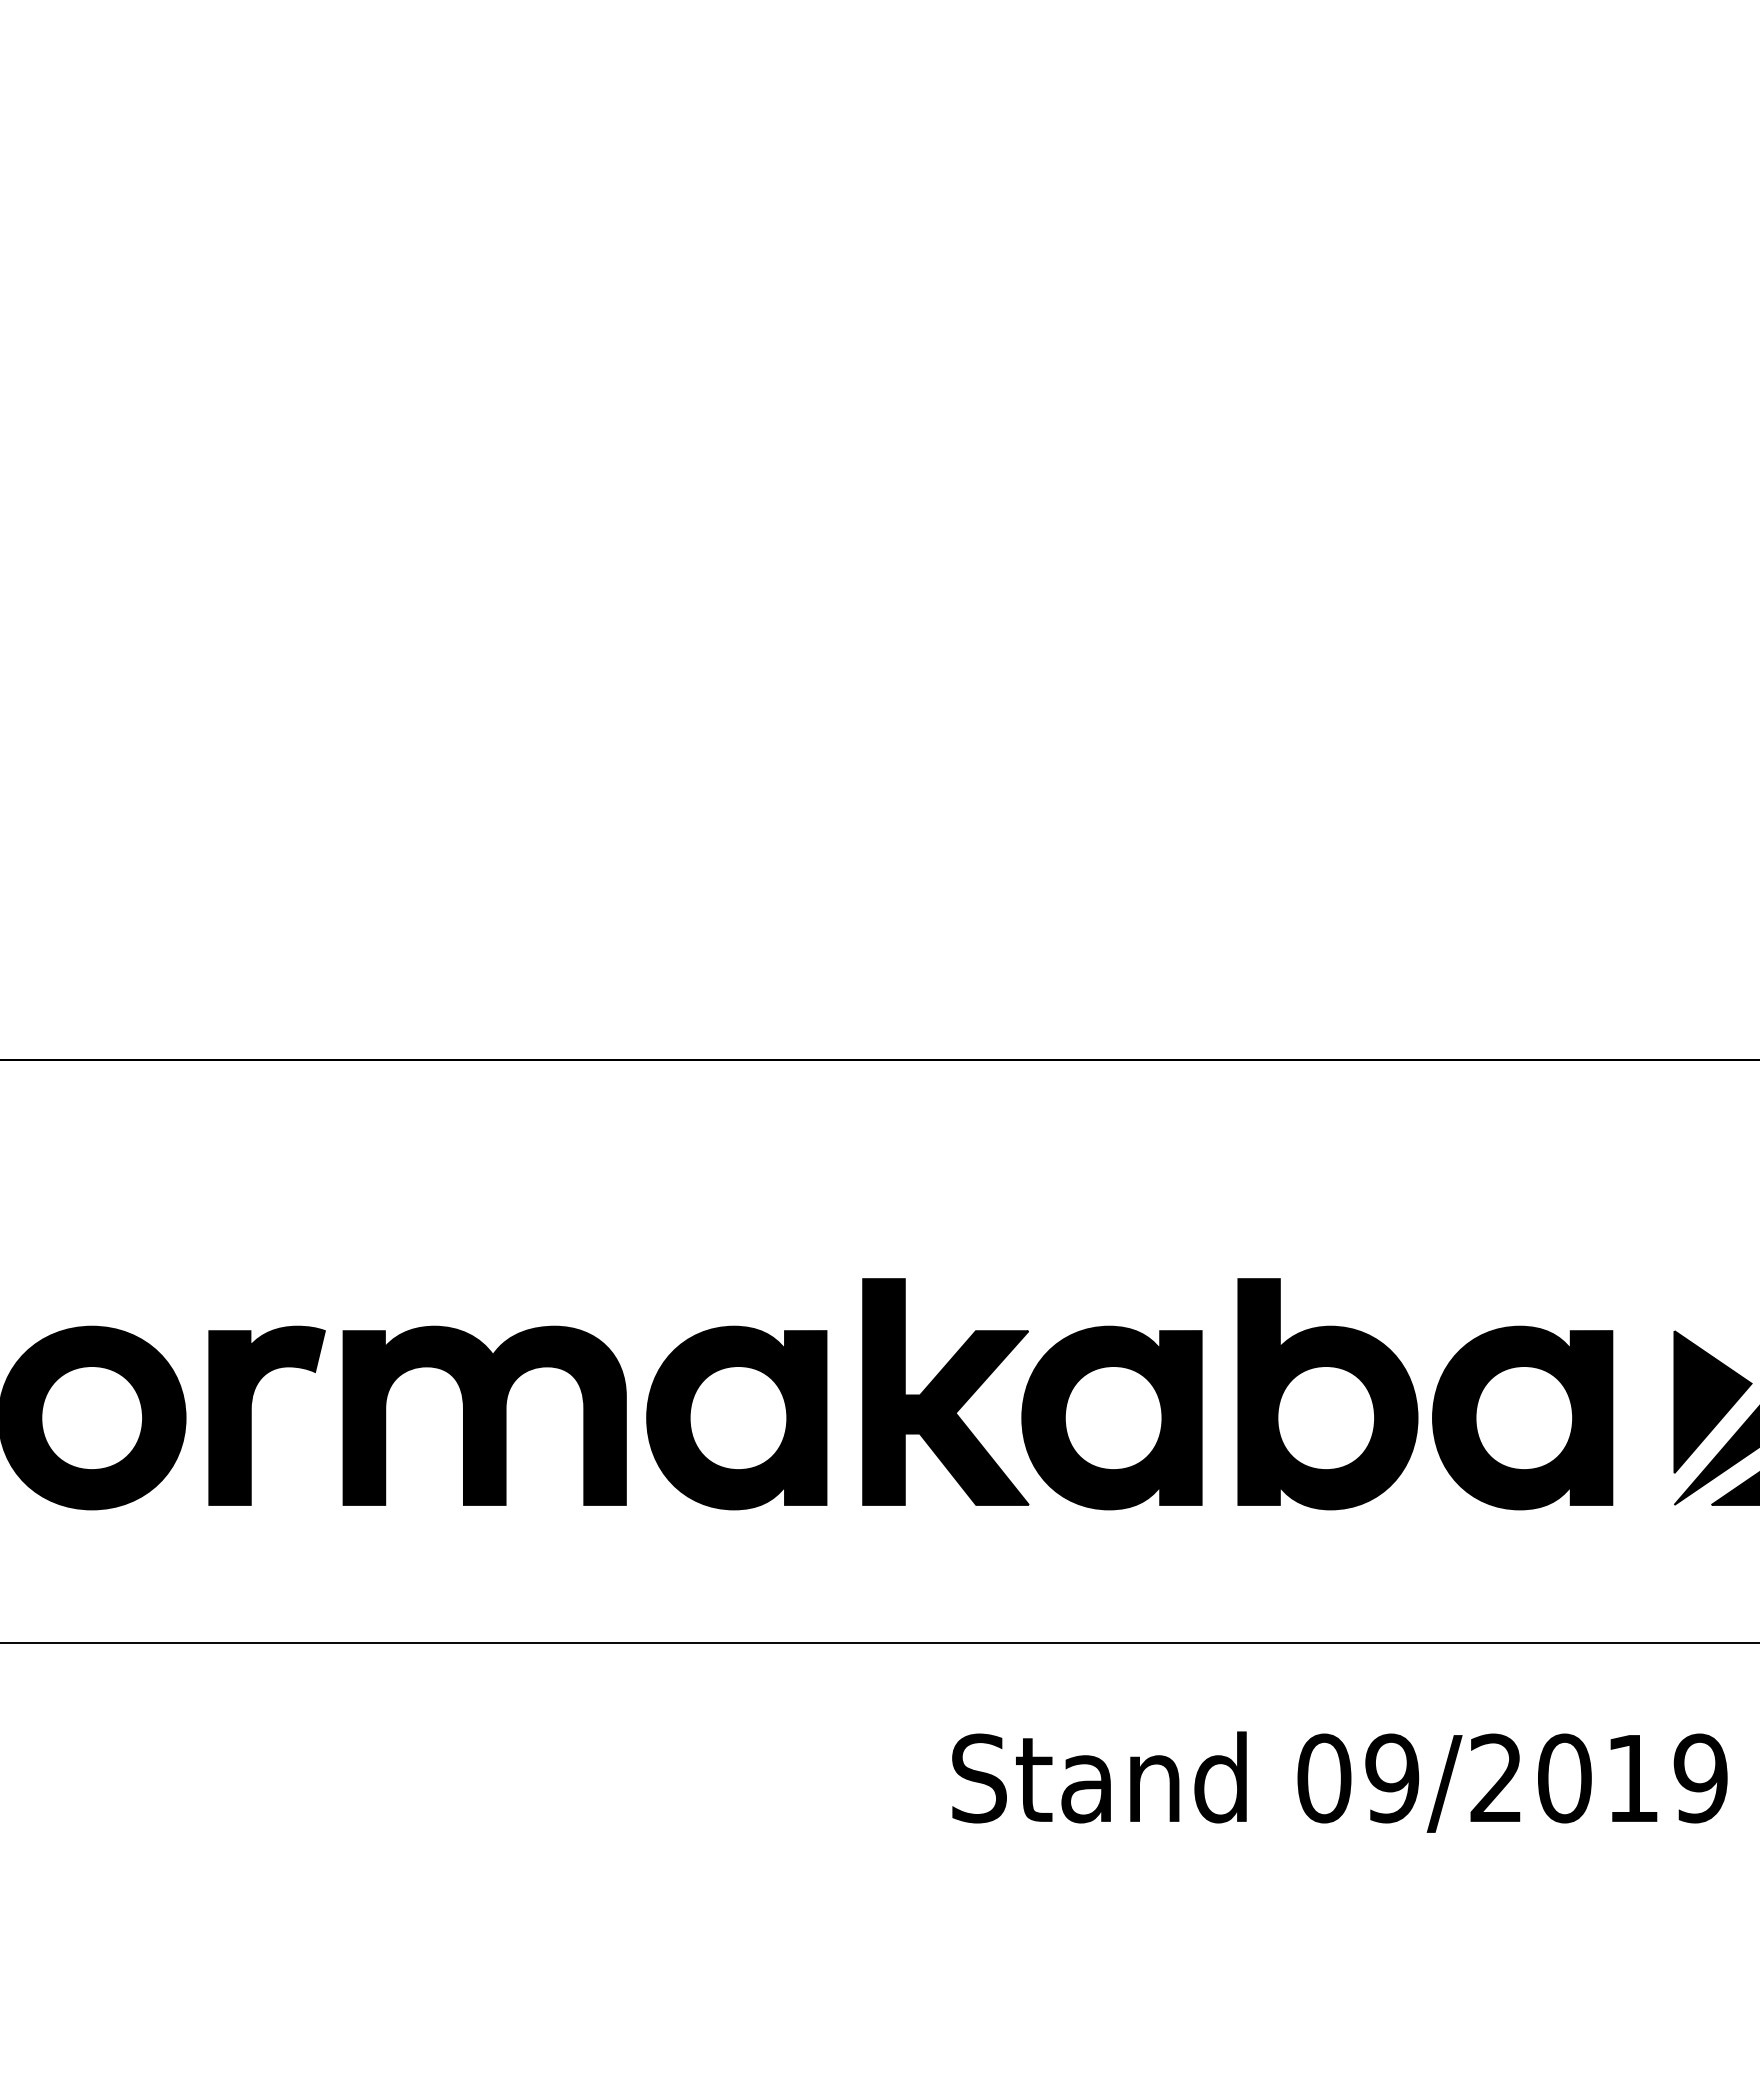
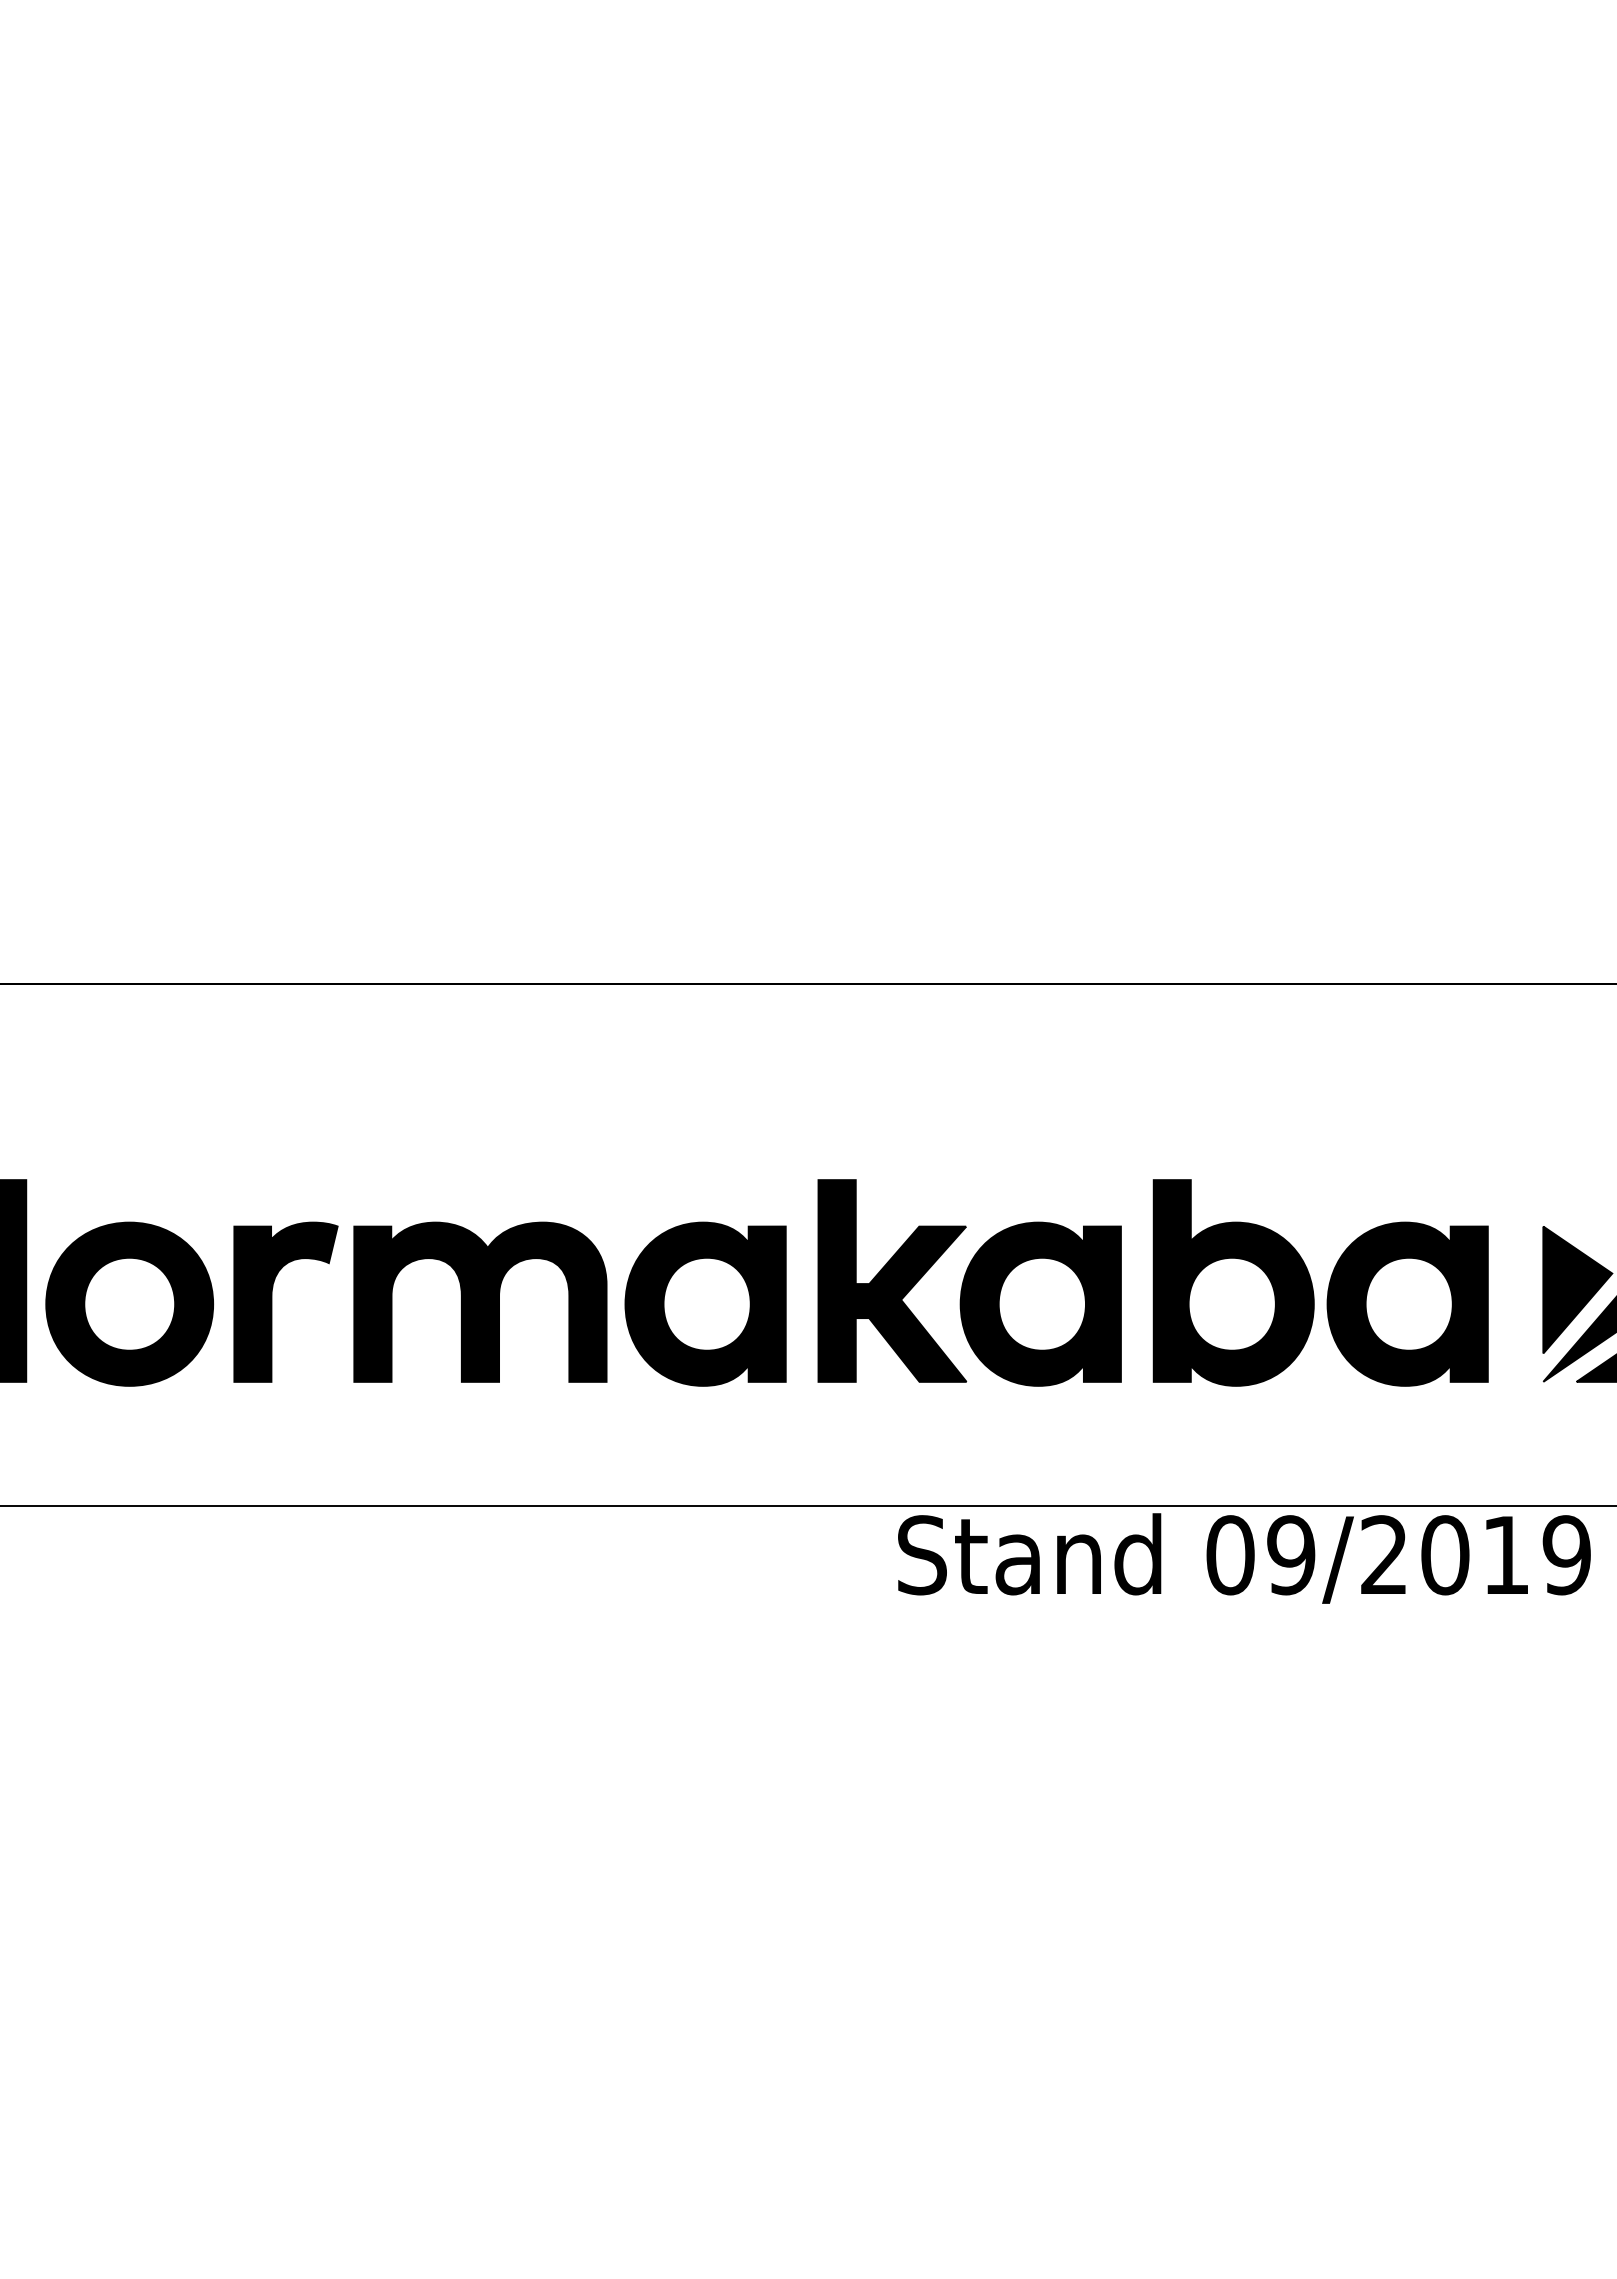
text: (1339, 1782) -> (1244, 1558), moved

